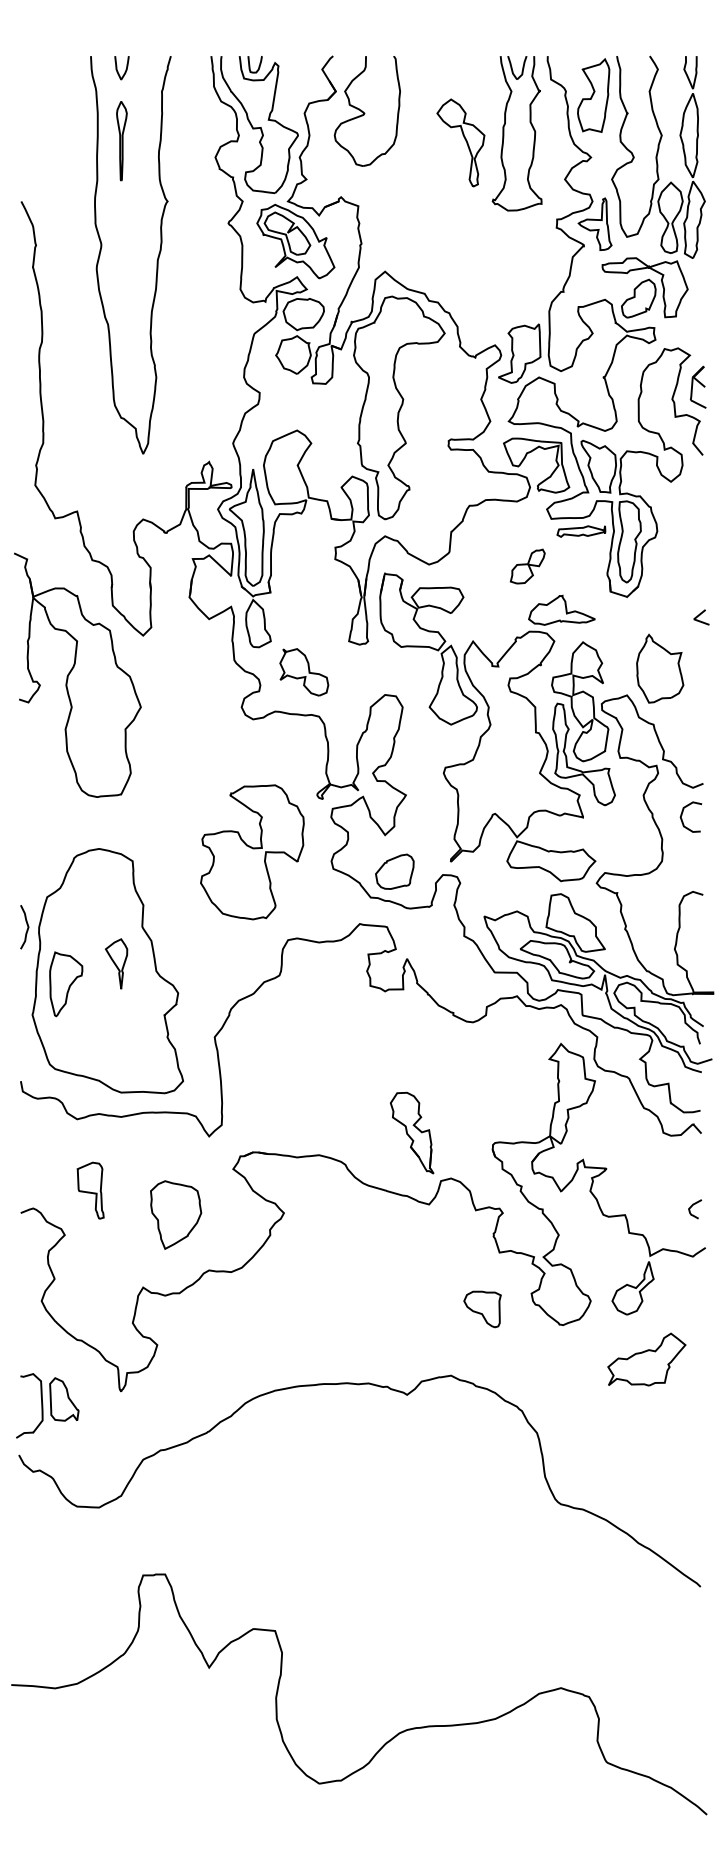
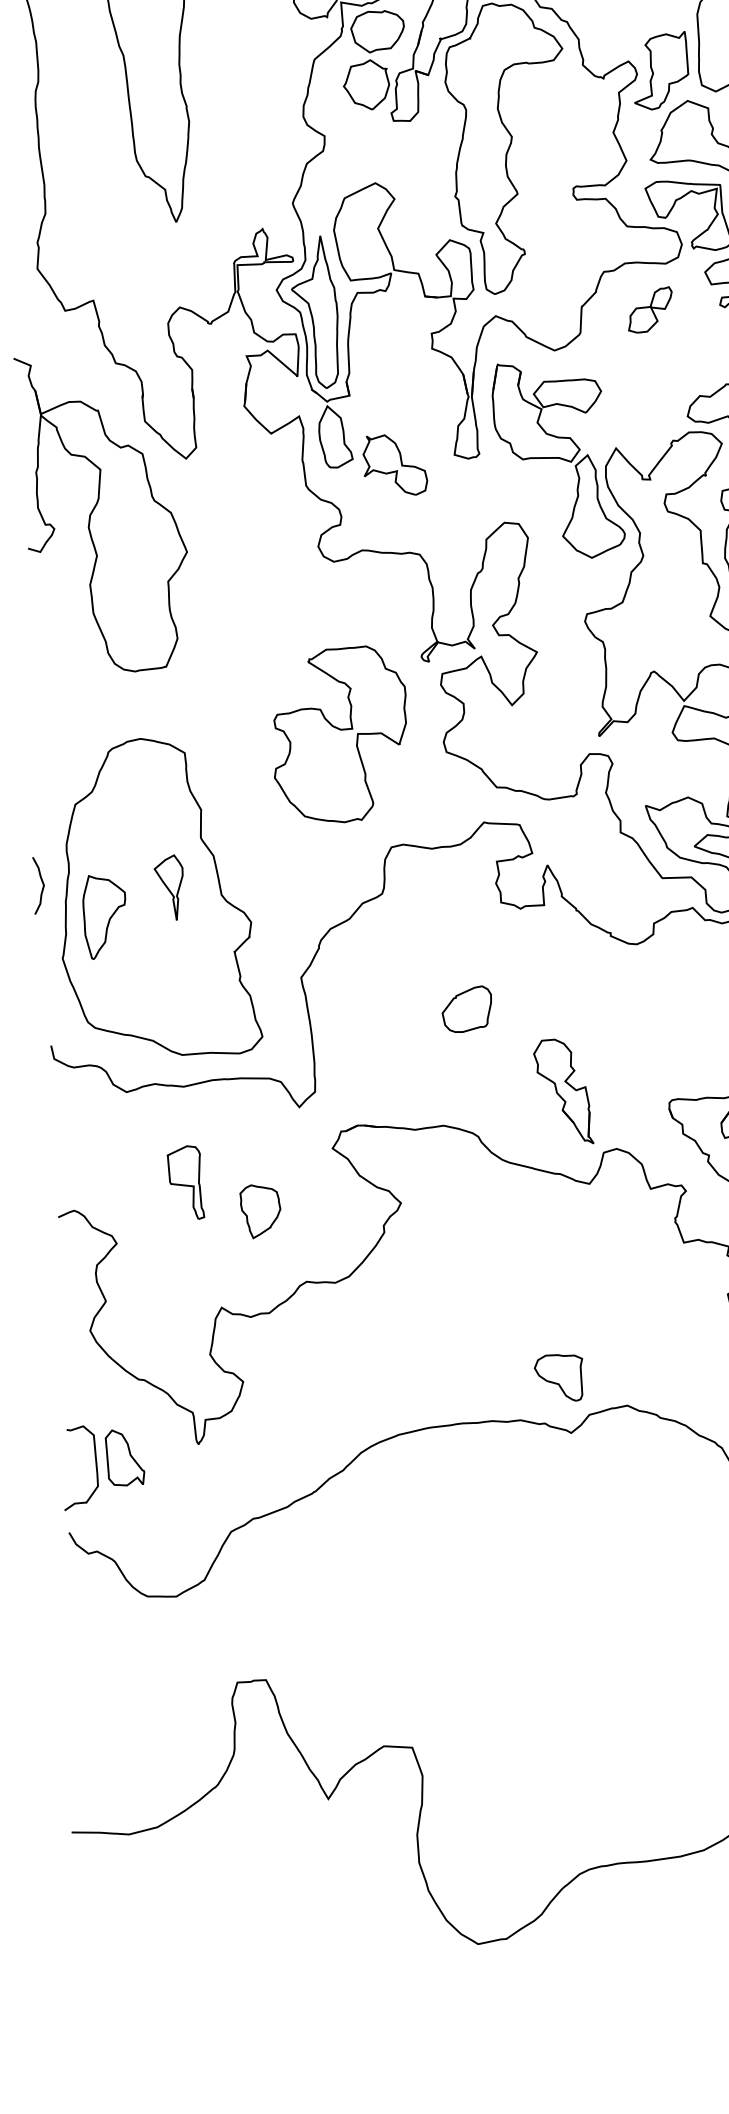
part: (527, 566) -> (649, 309), moved
part: (304, 672) -> (395, 465), moved
part: (394, 871) -> (466, 1009), moved
curve: (26, 929) -> (41, 888), moved
part: (90, 1190) -> (185, 1182), moved
part: (176, 1214) -> (261, 1210), size x0.6
part: (482, 1309) -> (559, 1378), moved

